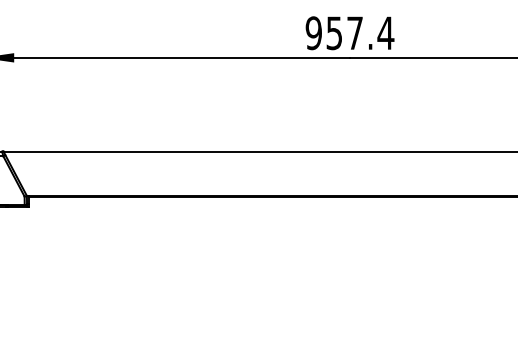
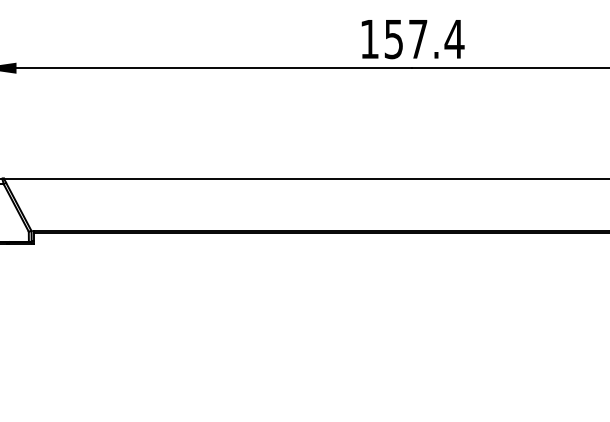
text: (313, 33) -> (369, 39), 957.4 -> 157.4

